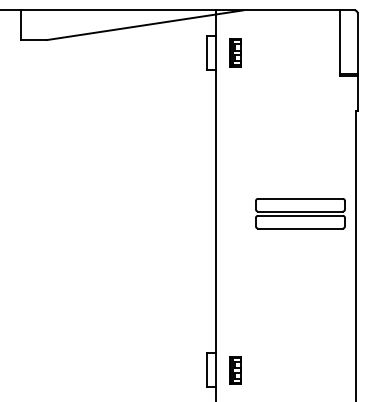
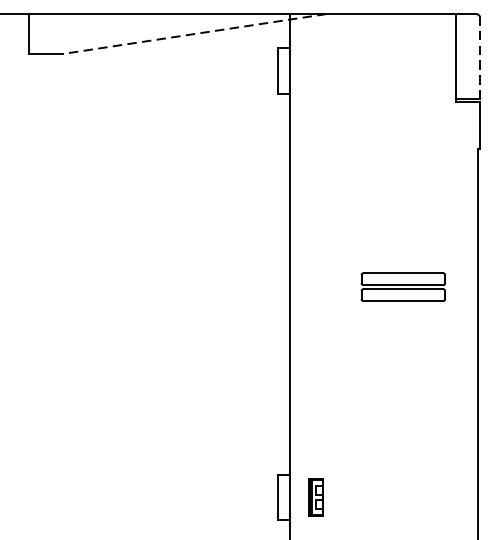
line: (144, 25) -> (193, 34), solid -> dashed
line: (357, 43) -> (479, 58), solid -> dashed
part: (235, 52) -> (316, 70), removed
part: (300, 213) -> (403, 286), size x0.7

